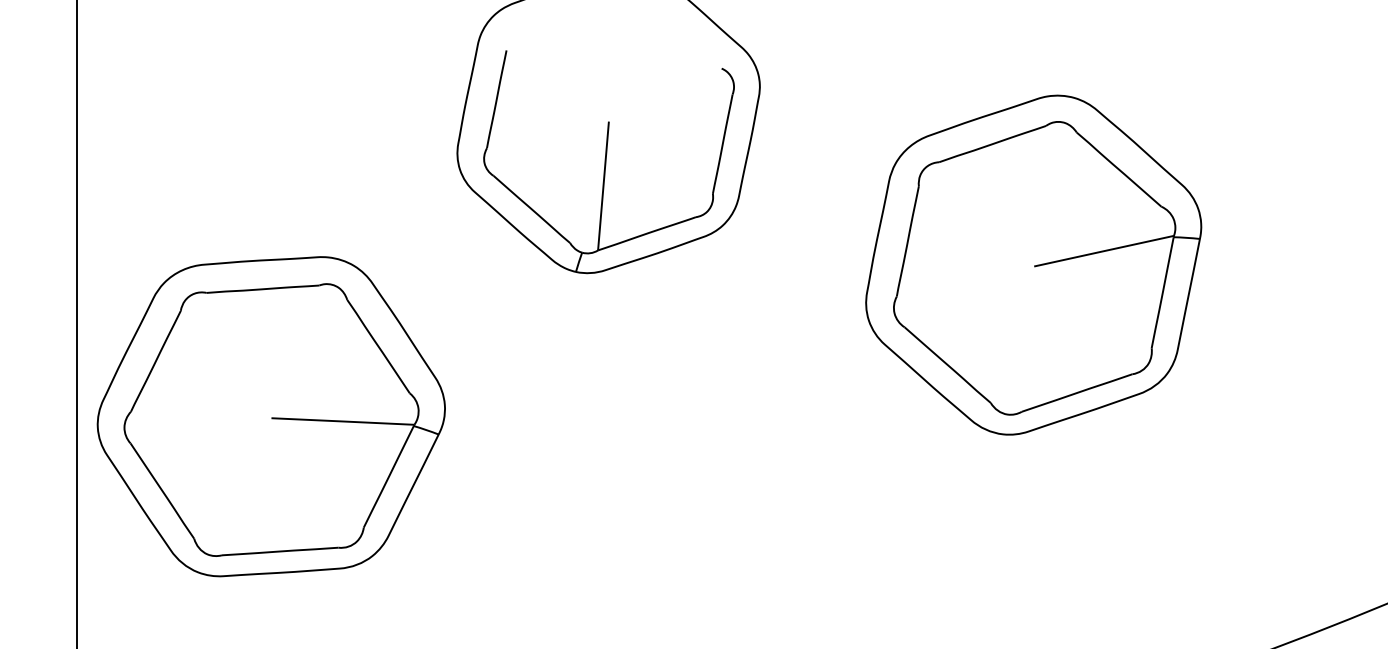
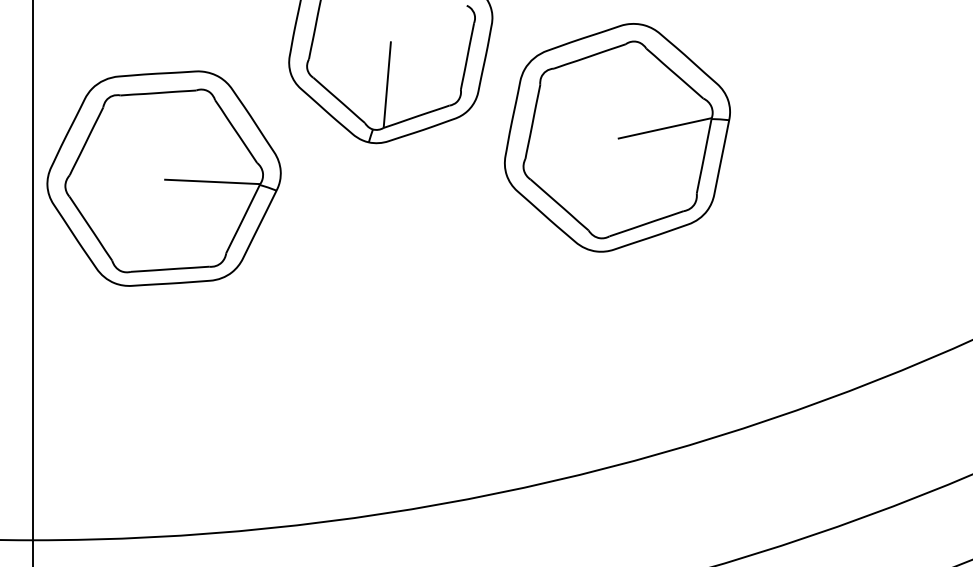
part: (1033, 264) -> (617, 137), moved
part: (270, 416) -> (163, 178), moved

